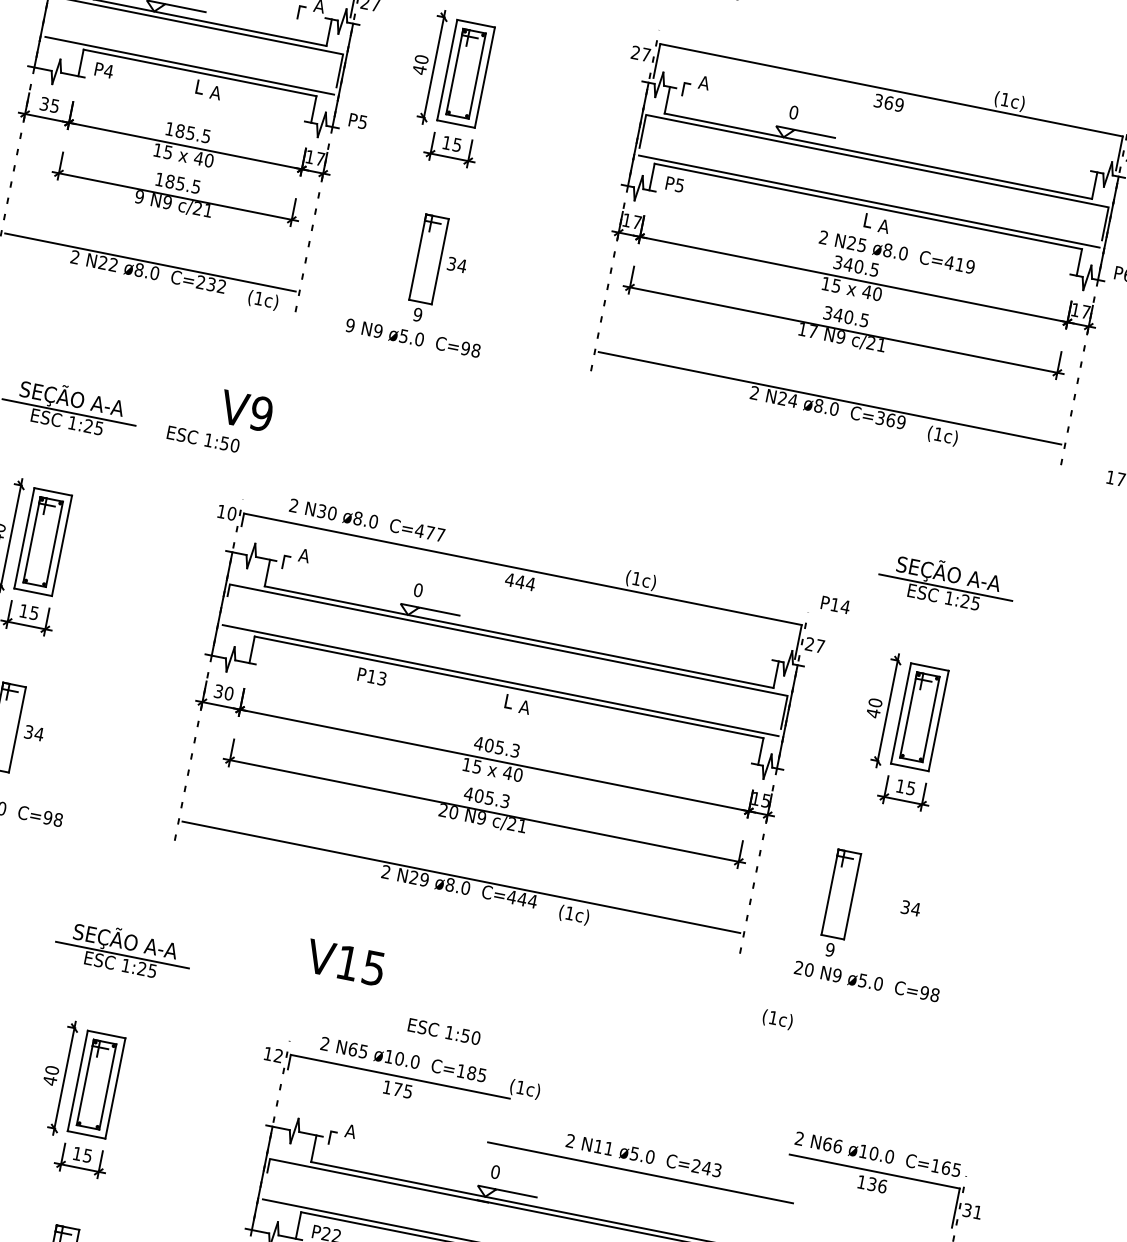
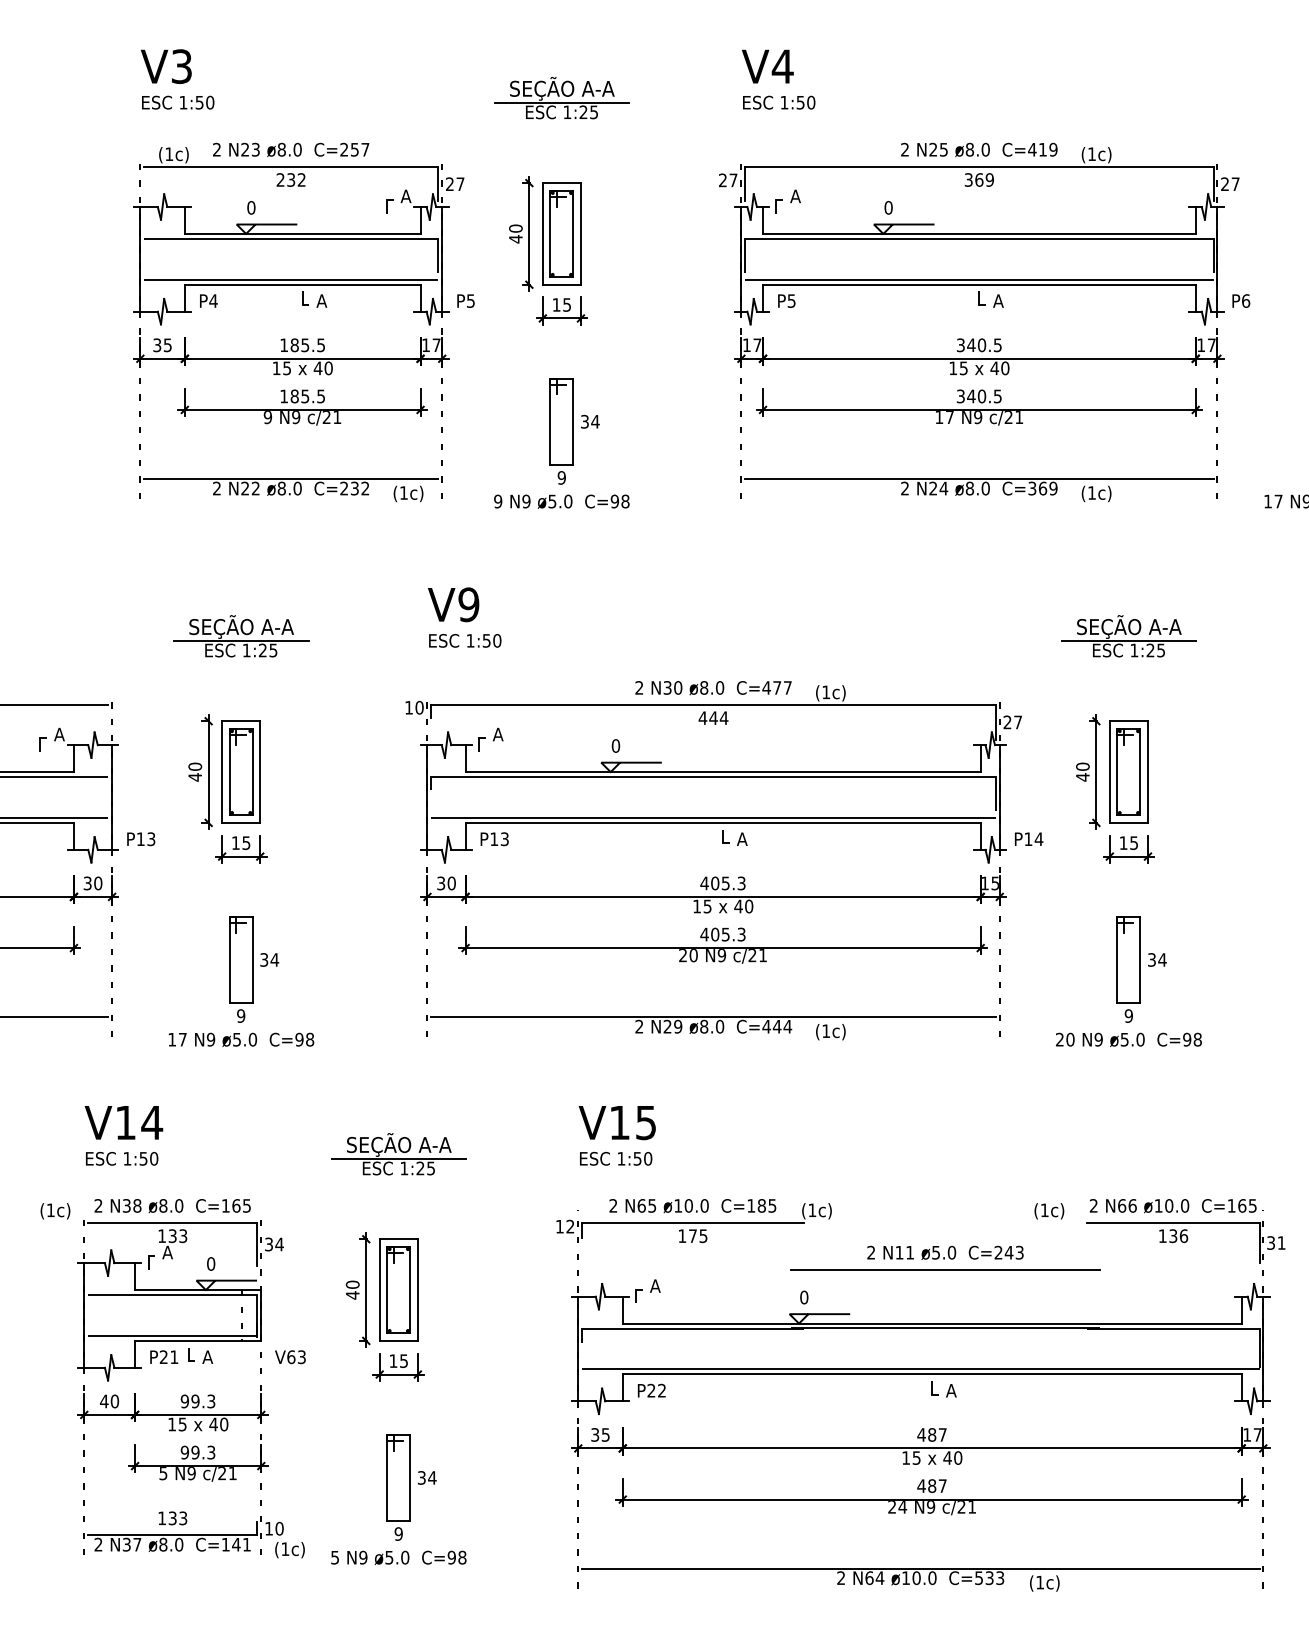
text: (897, 252) -> (979, 149), moved
text: (246, 410) -> (453, 604), moved
text: (203, 439) -> (465, 640), moved
text: (367, 520) -> (713, 688), moved
text: (836, 604) -> (1029, 838), moved
text: (371, 676) -> (494, 839), moved
part: (839, 903) -> (1128, 969), moved
text: (777, 1019) -> (1049, 1211), moved
text: (444, 1031) -> (616, 1158), moved

